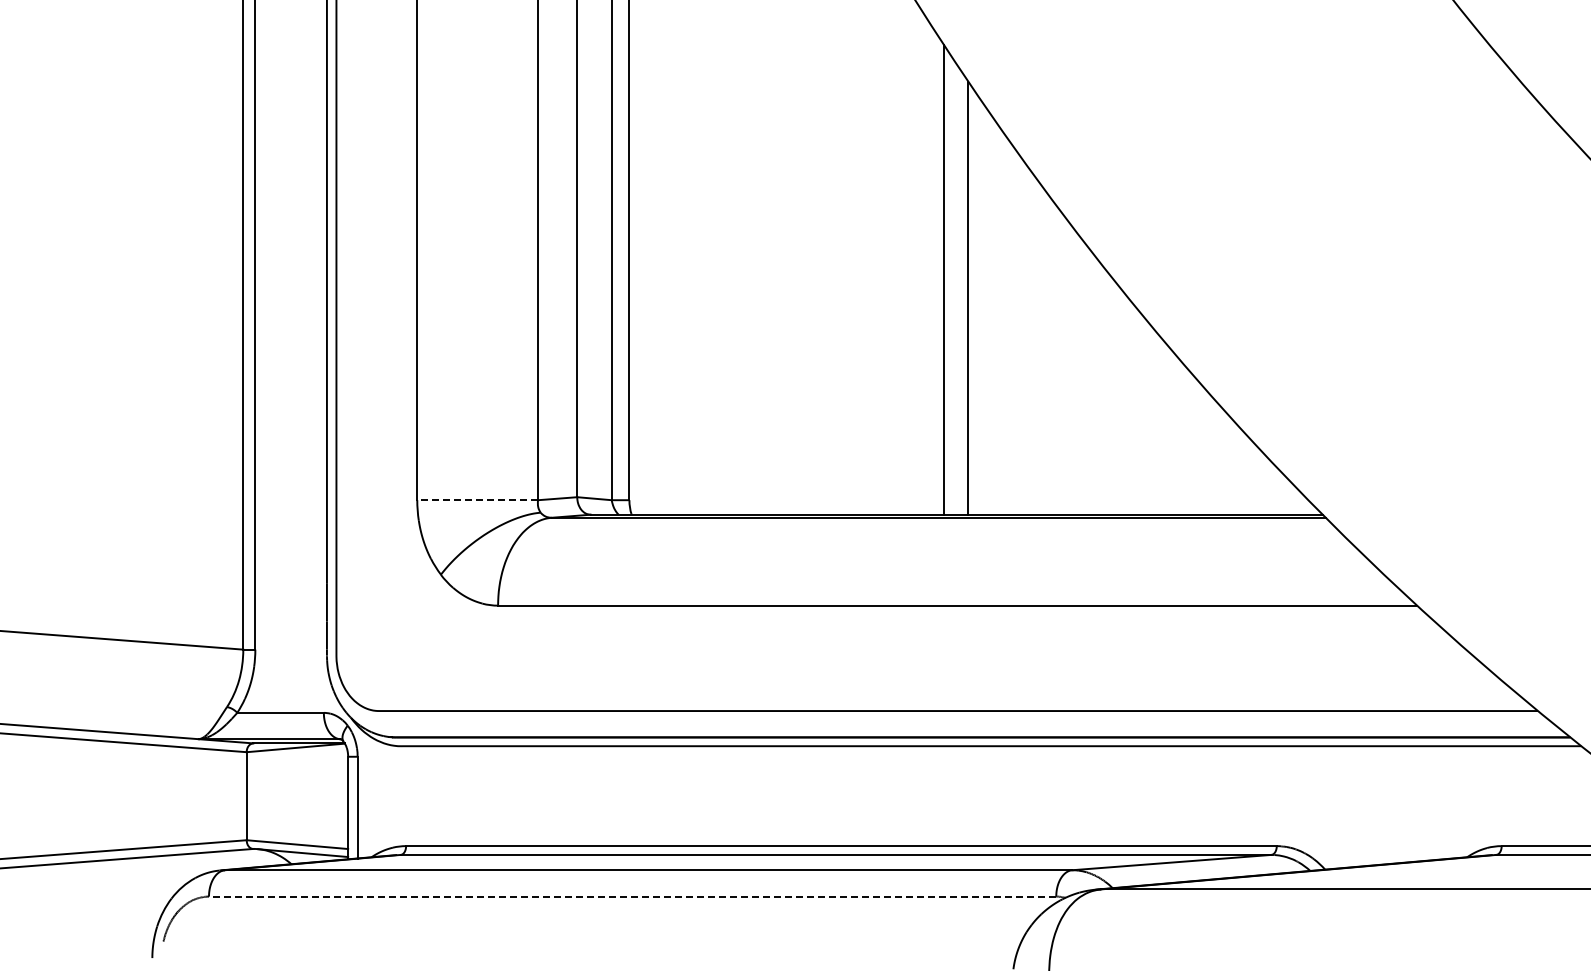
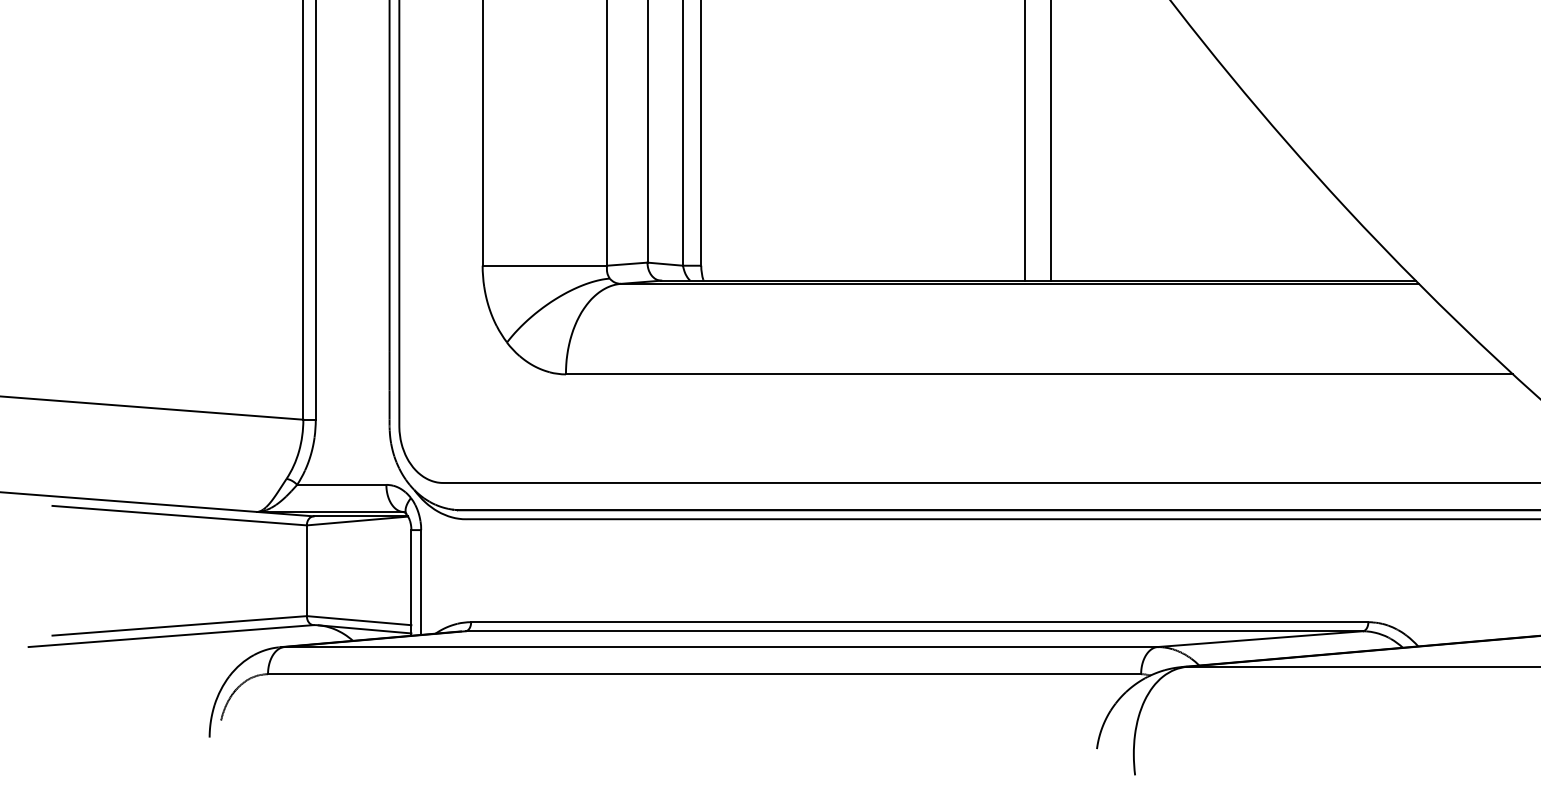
line: (477, 500) -> (544, 266), dashed -> solid
line: (632, 896) -> (704, 674), dashed -> solid

